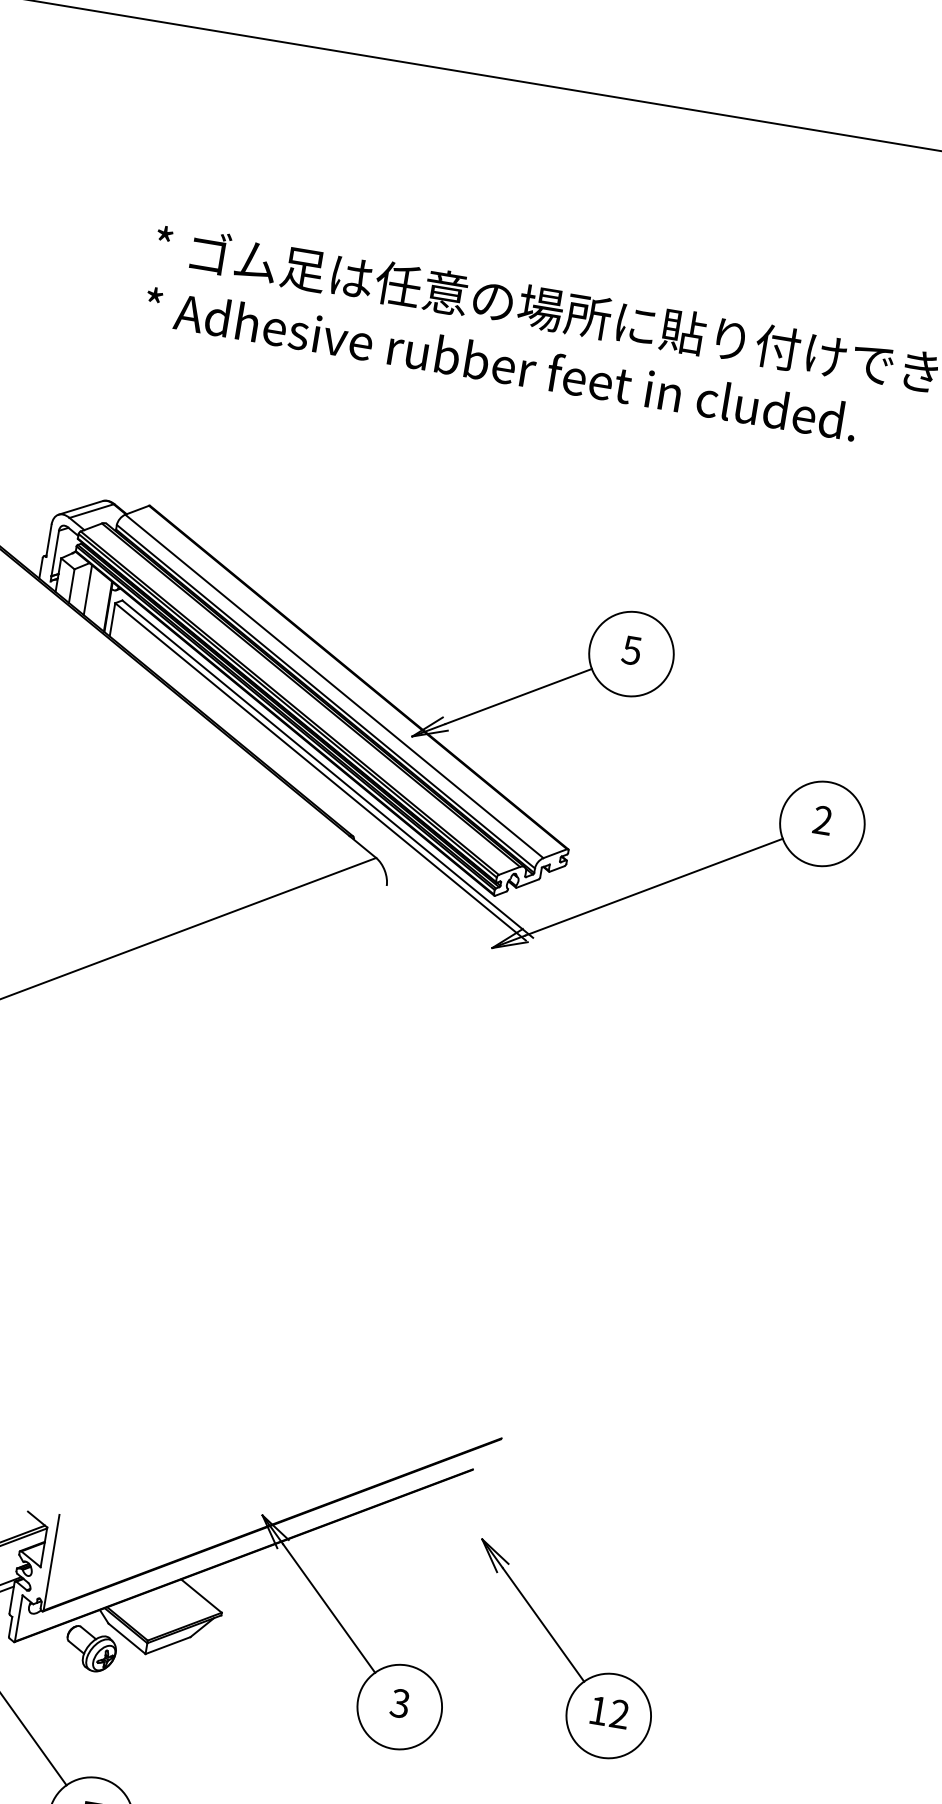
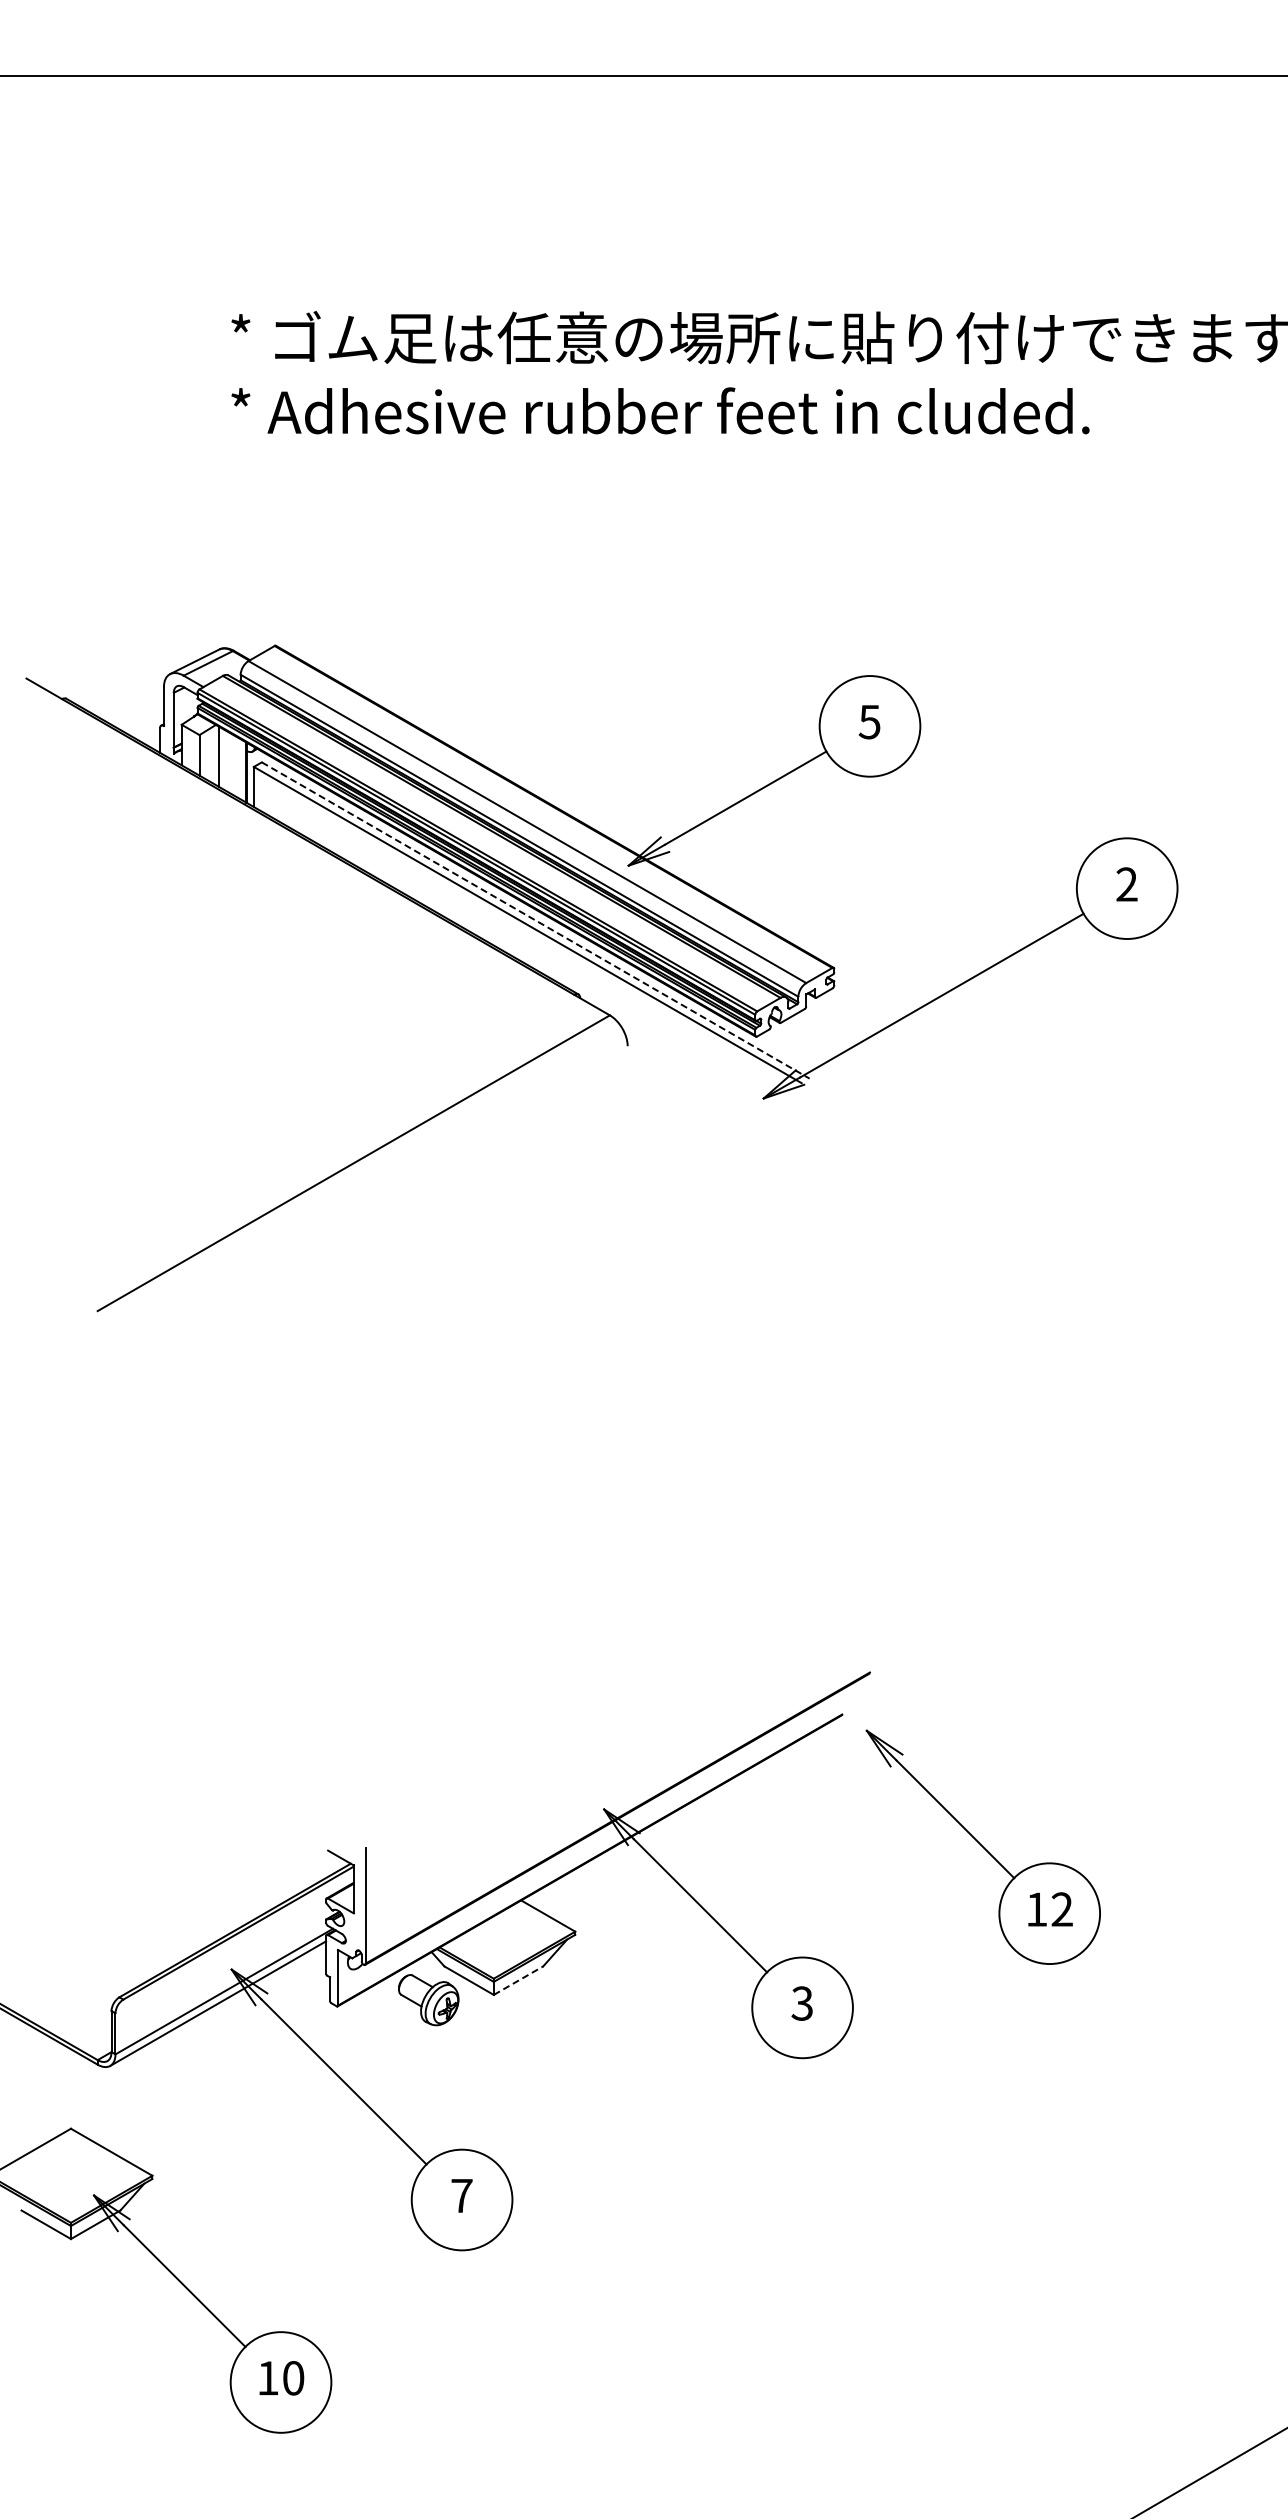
line: (328, 769) -> (536, 920), solid -> dashed
line: (168, 1645) -> (518, 1980), solid -> dashed
part: (562, 1651) -> (982, 1846), moved

